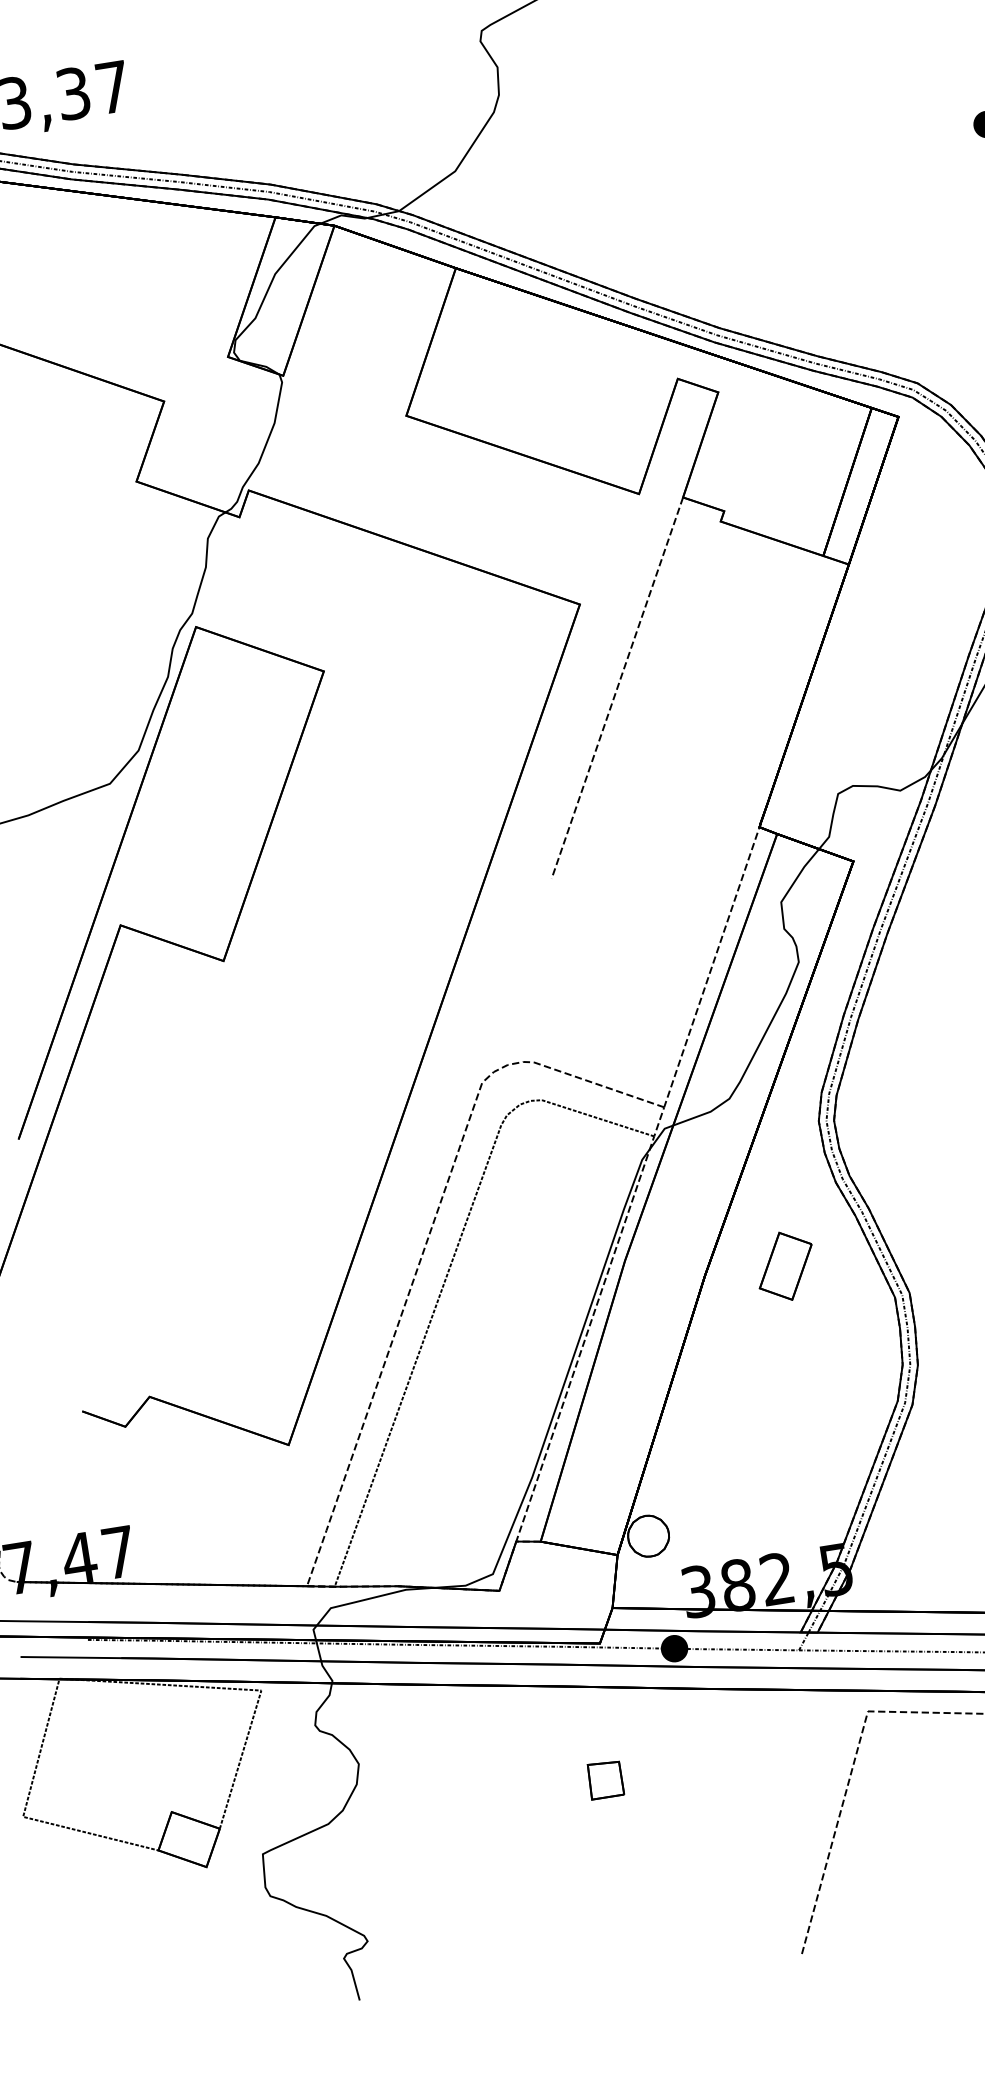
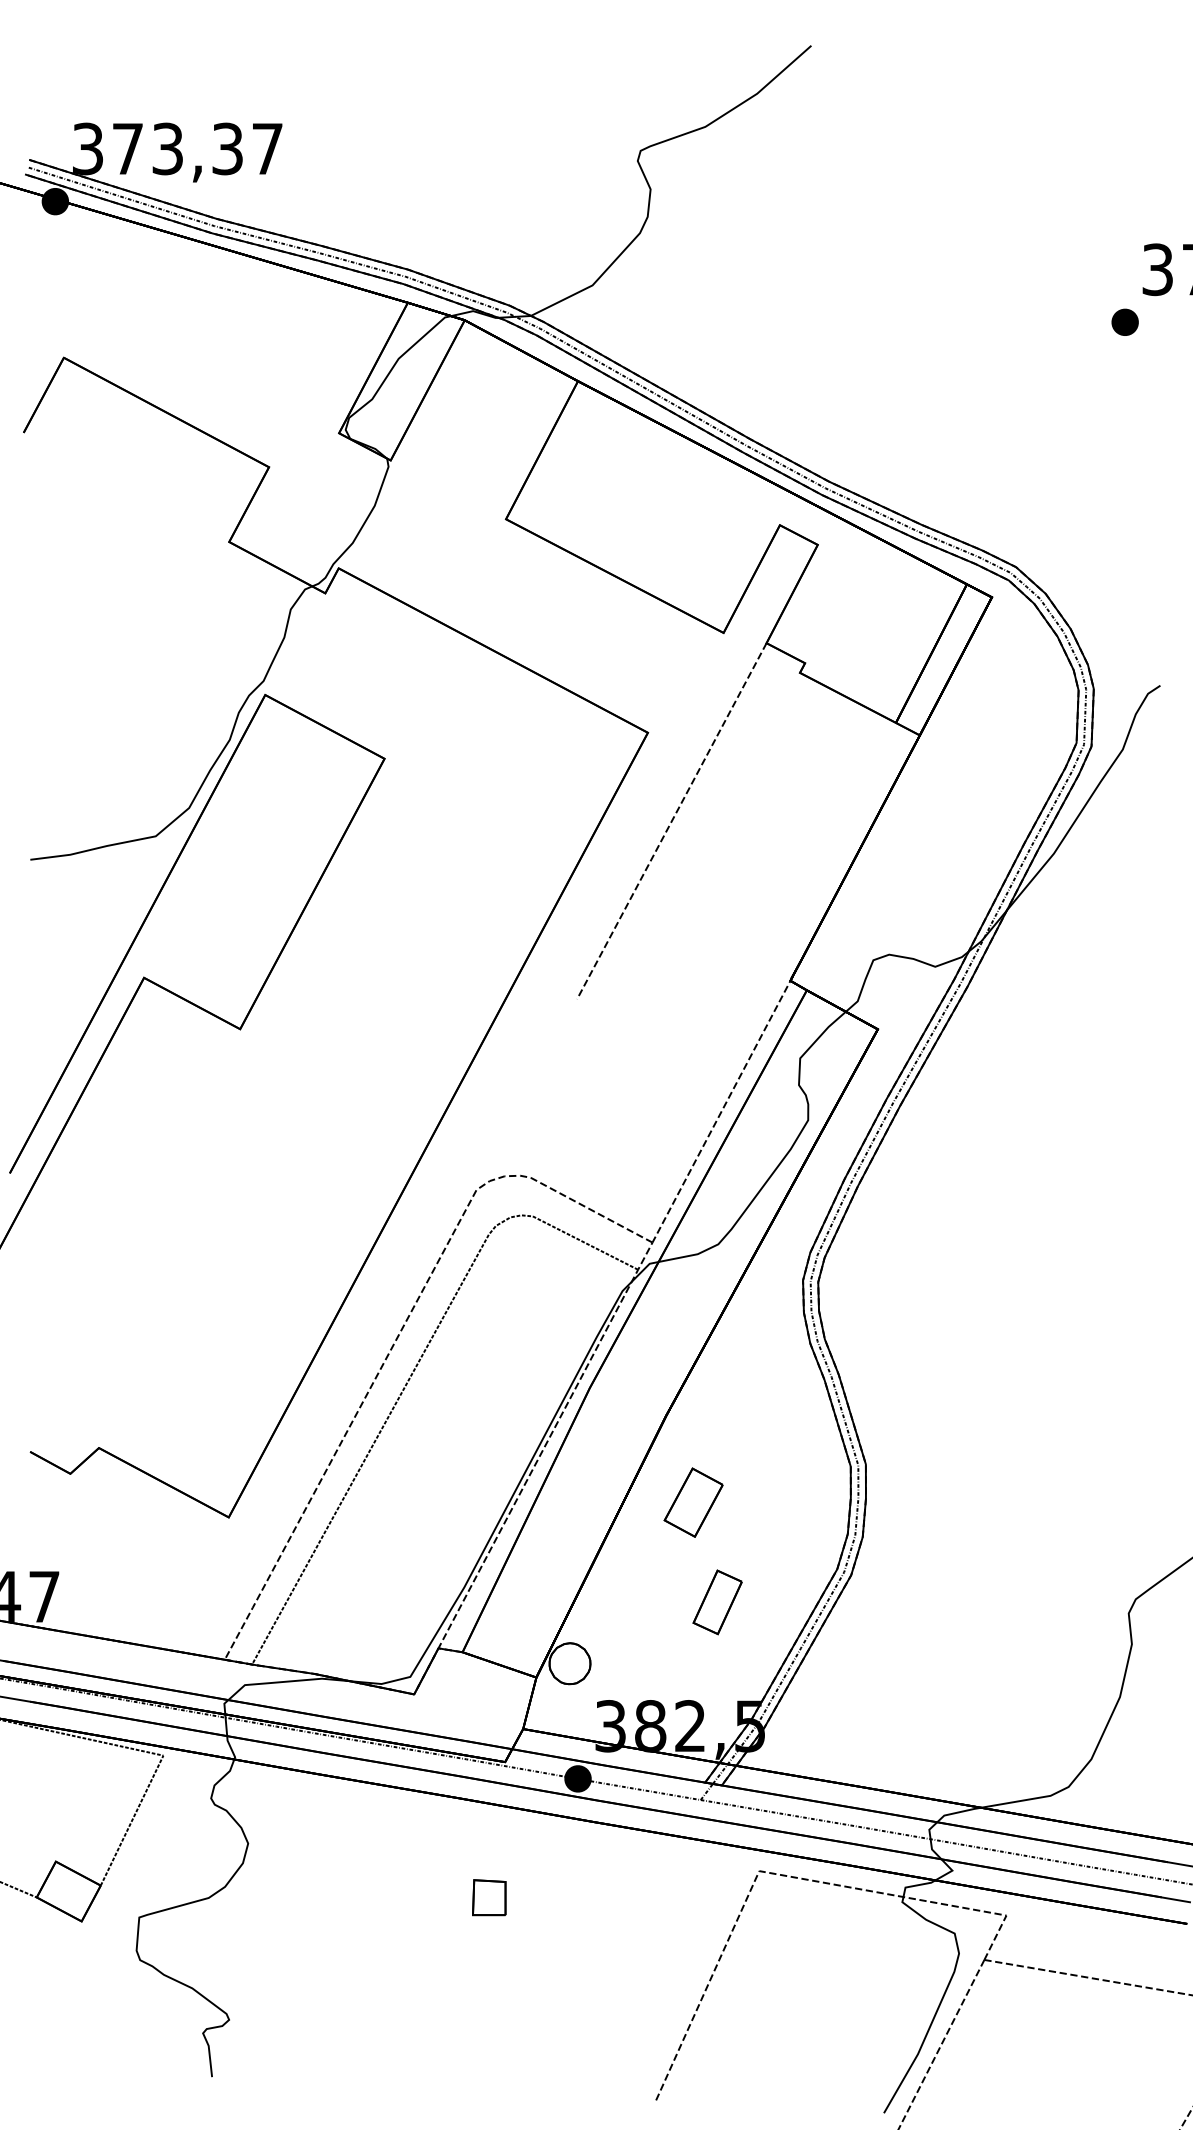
part: (785, 1266) -> (693, 1502), moved
part: (784, 1452) -> (717, 1602), added

